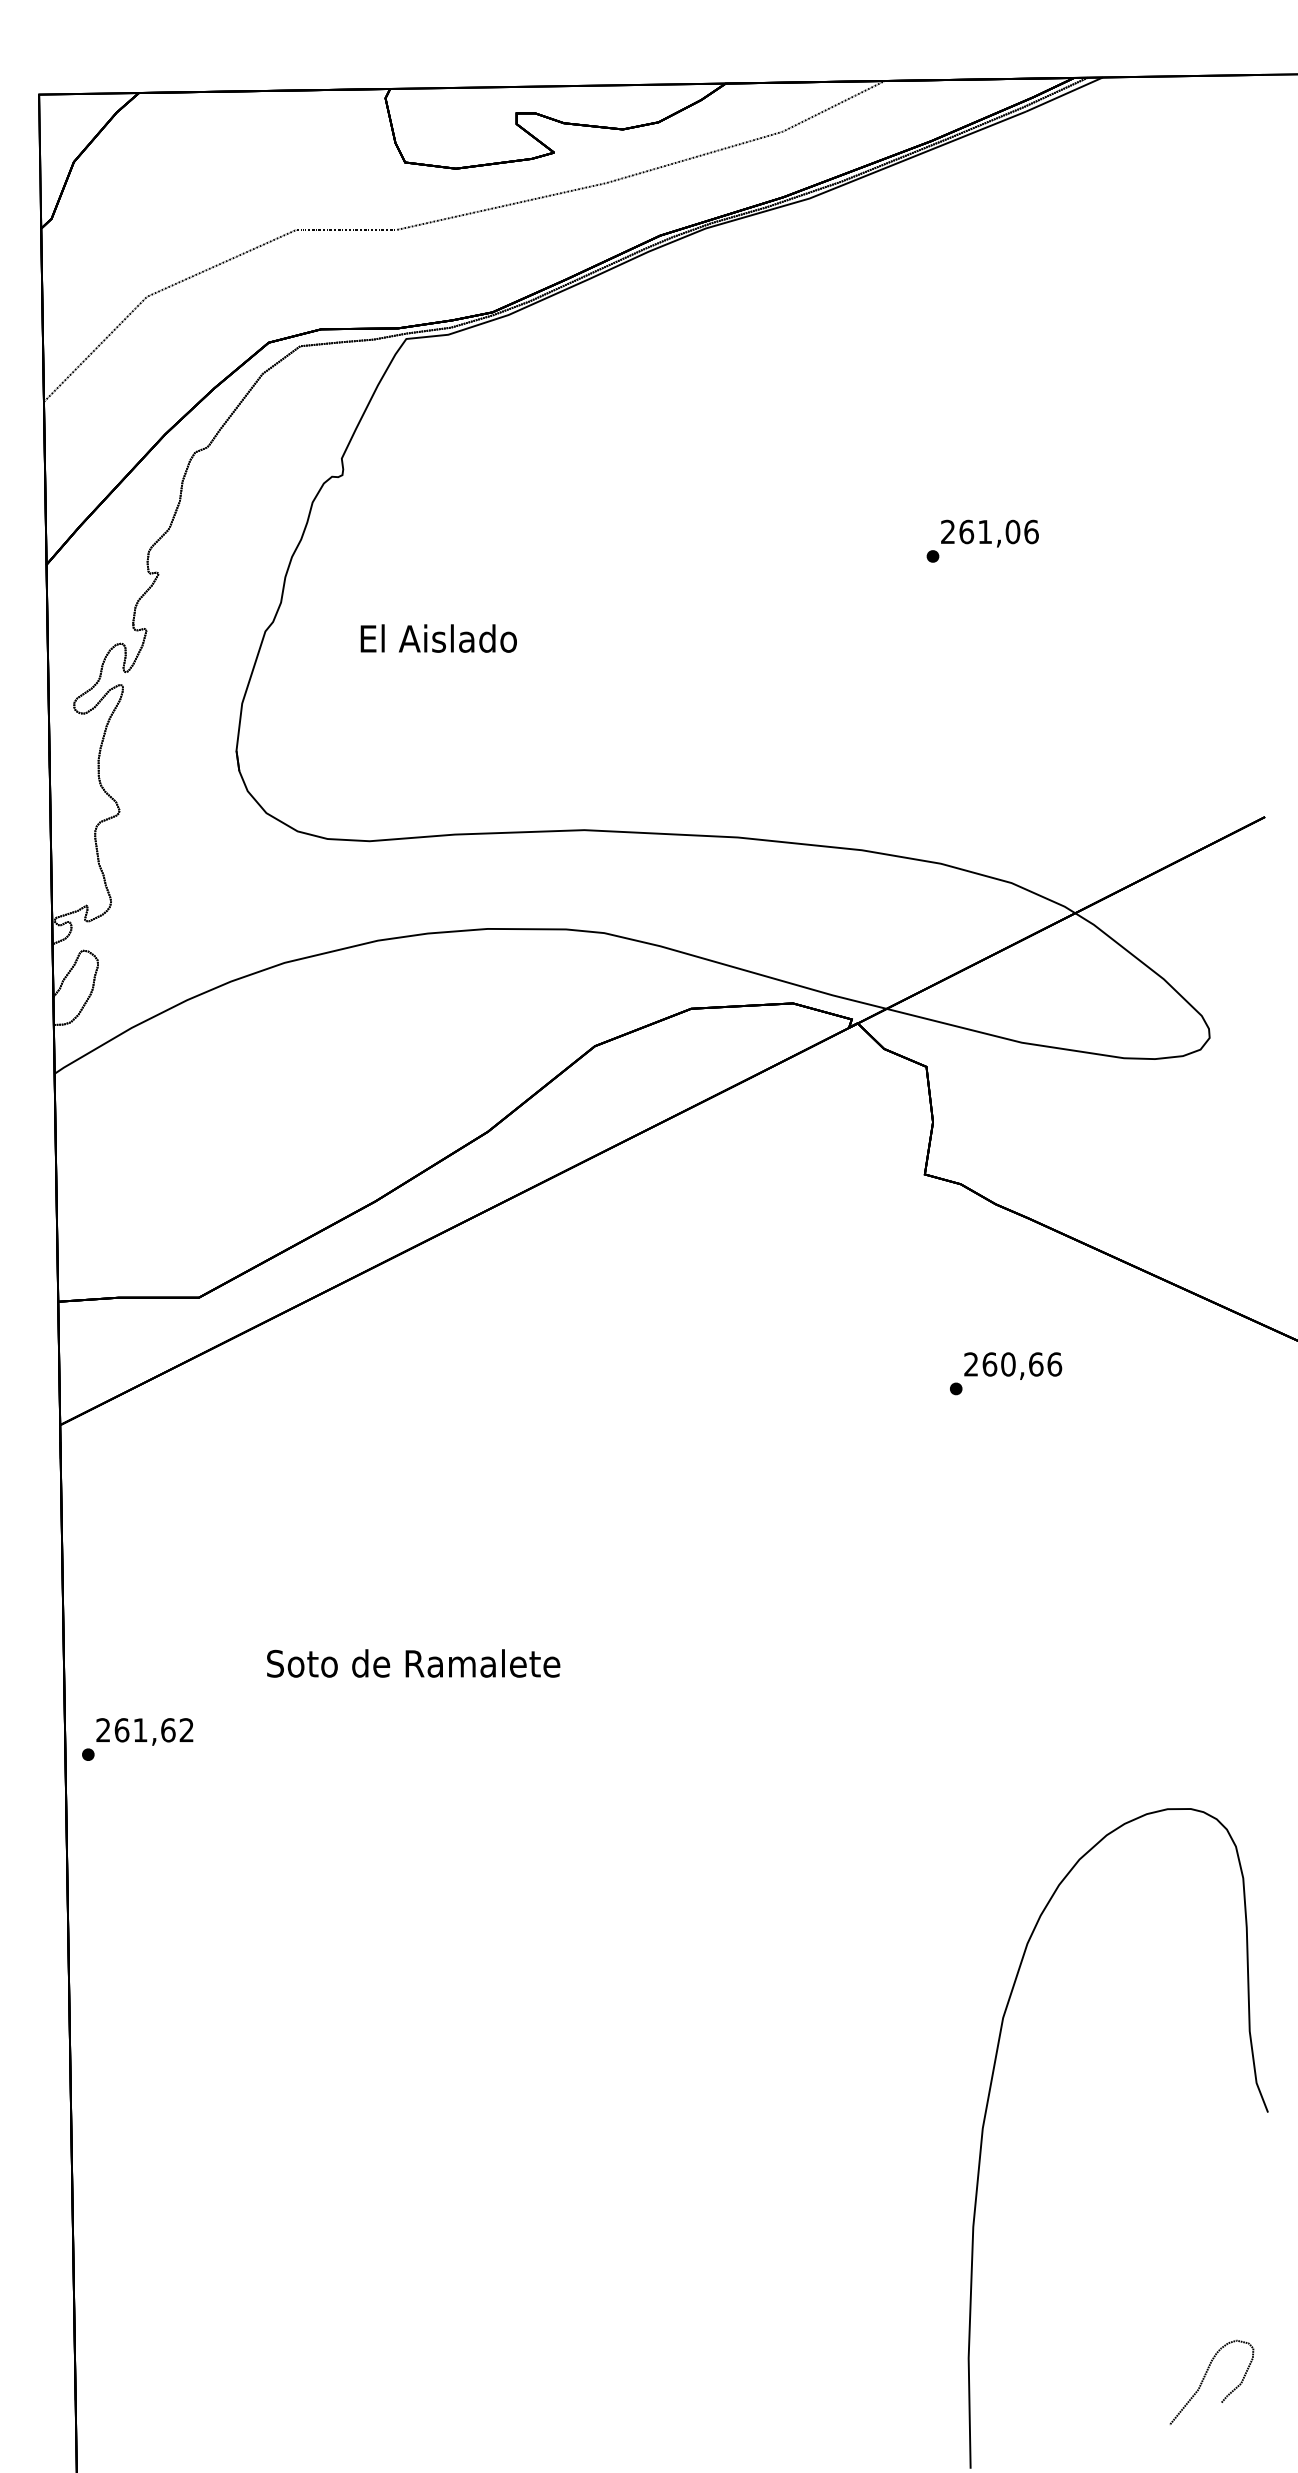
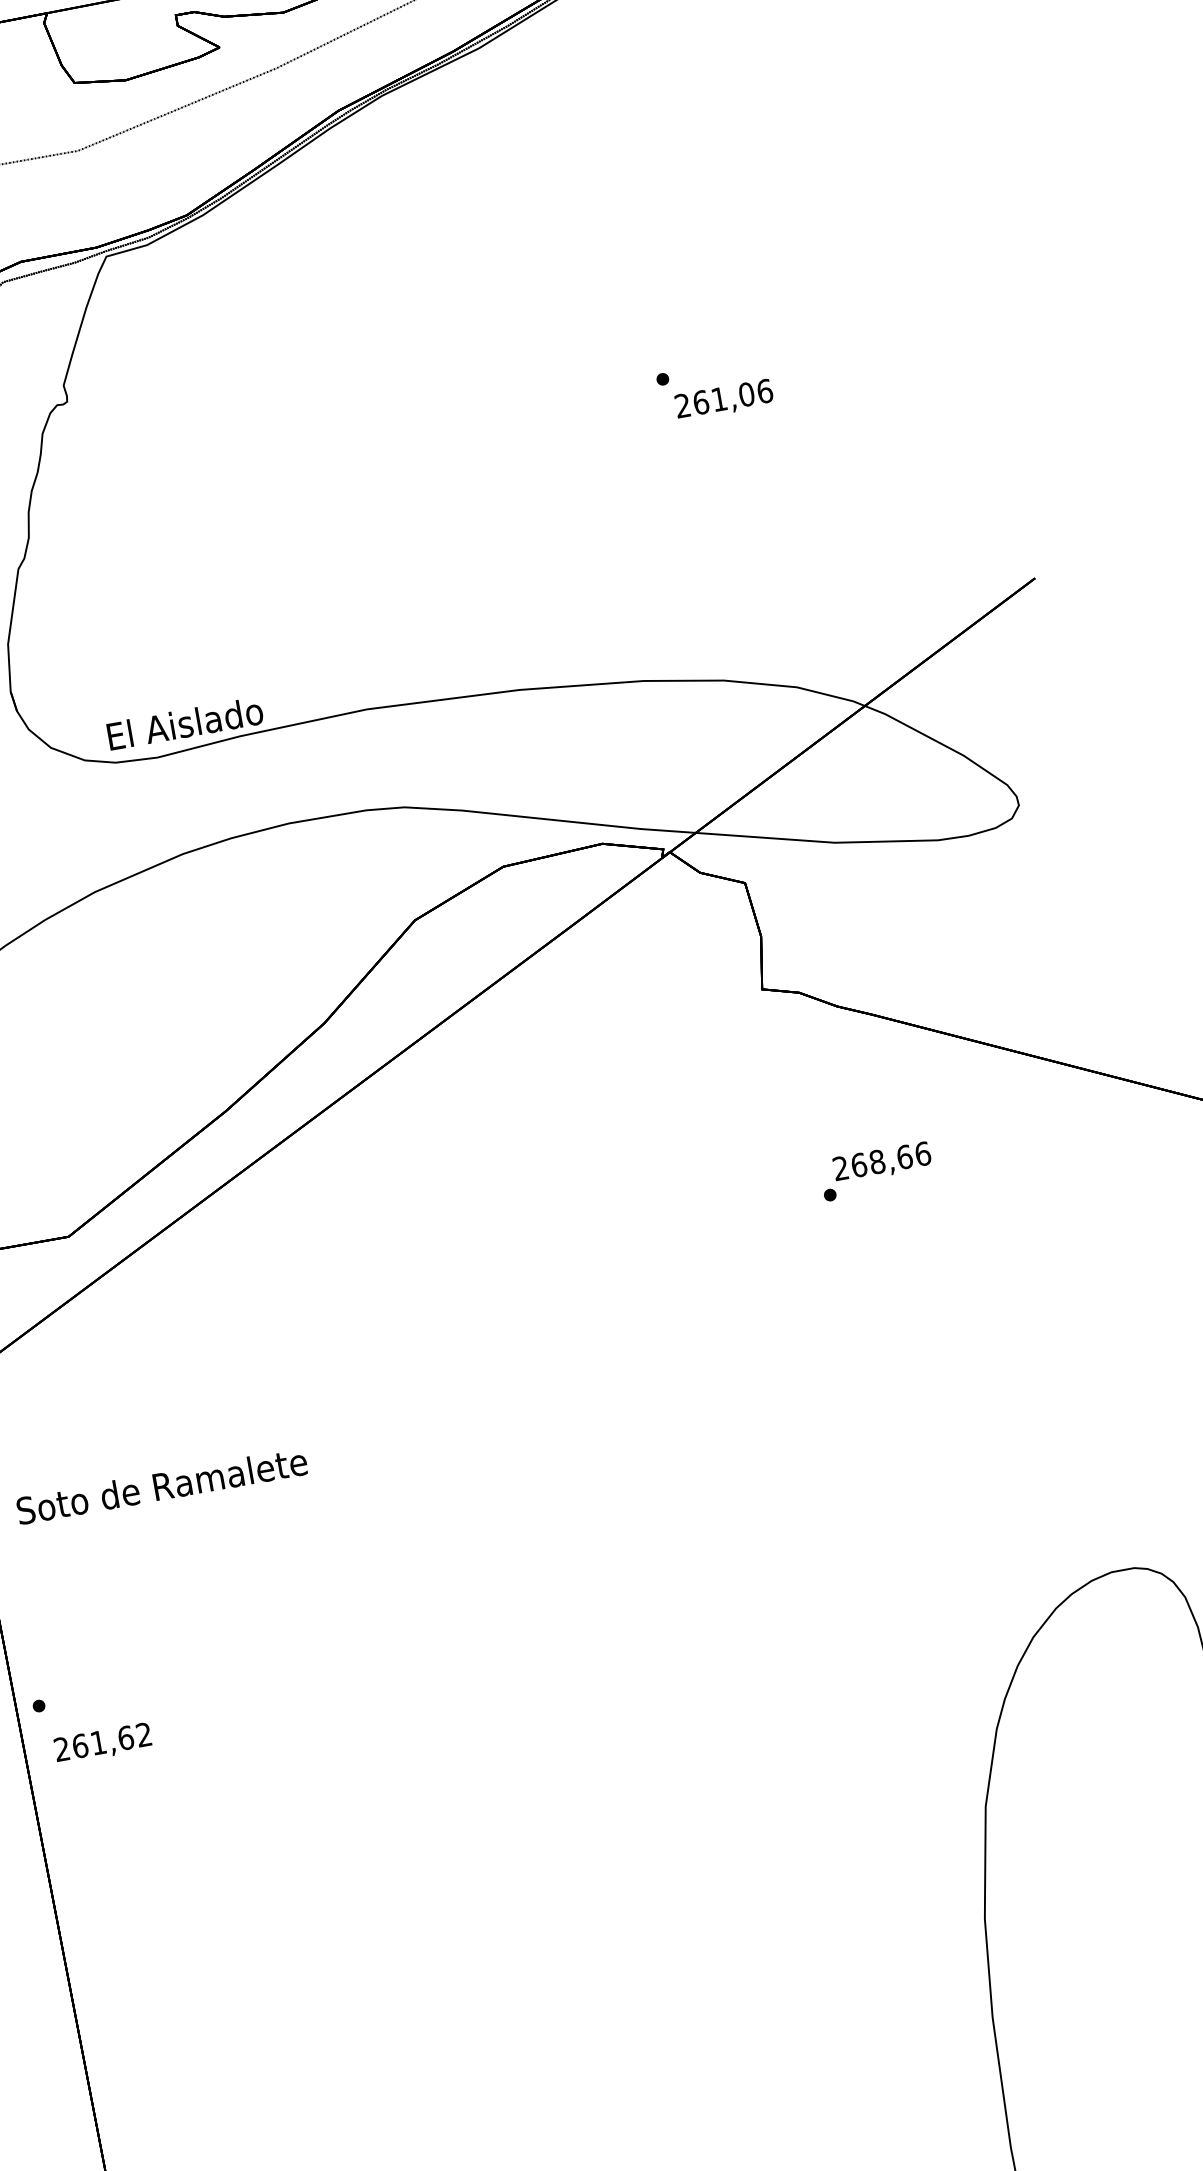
text: (989, 533) -> (723, 400), moved
text: (438, 638) -> (184, 723), moved
text: (1008, 1364) -> (877, 1161), 260,66 -> 268,66
text: (413, 1663) -> (161, 1486), moved
text: (144, 1731) -> (102, 1743), moved

